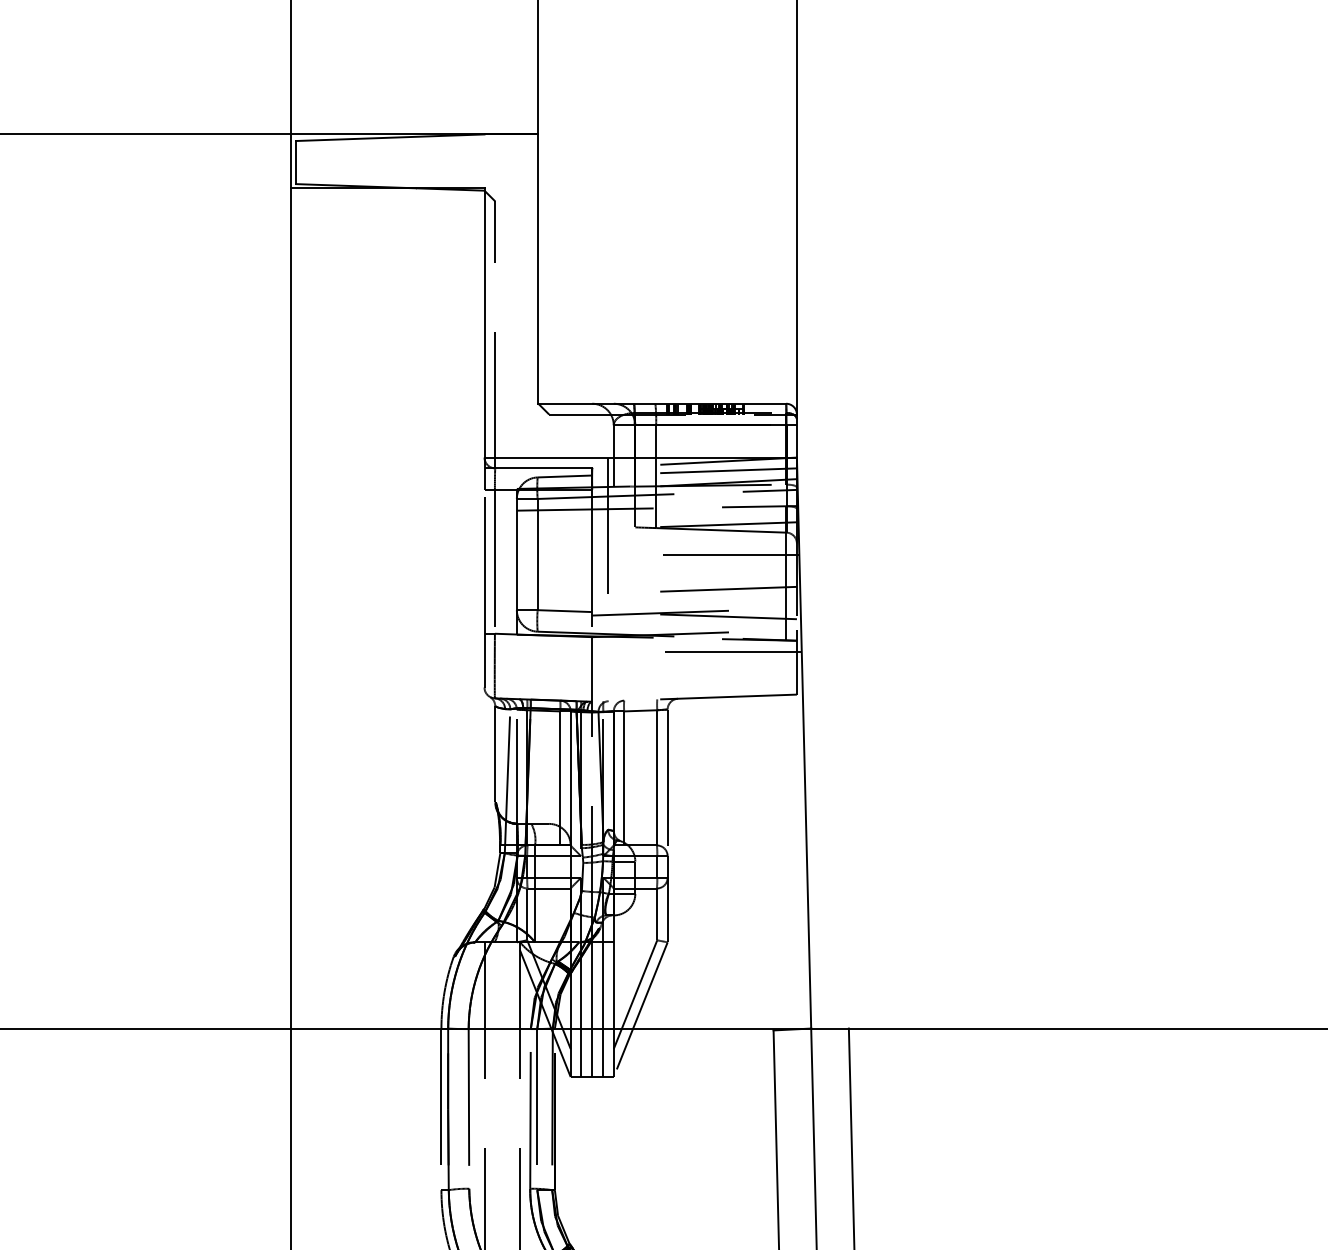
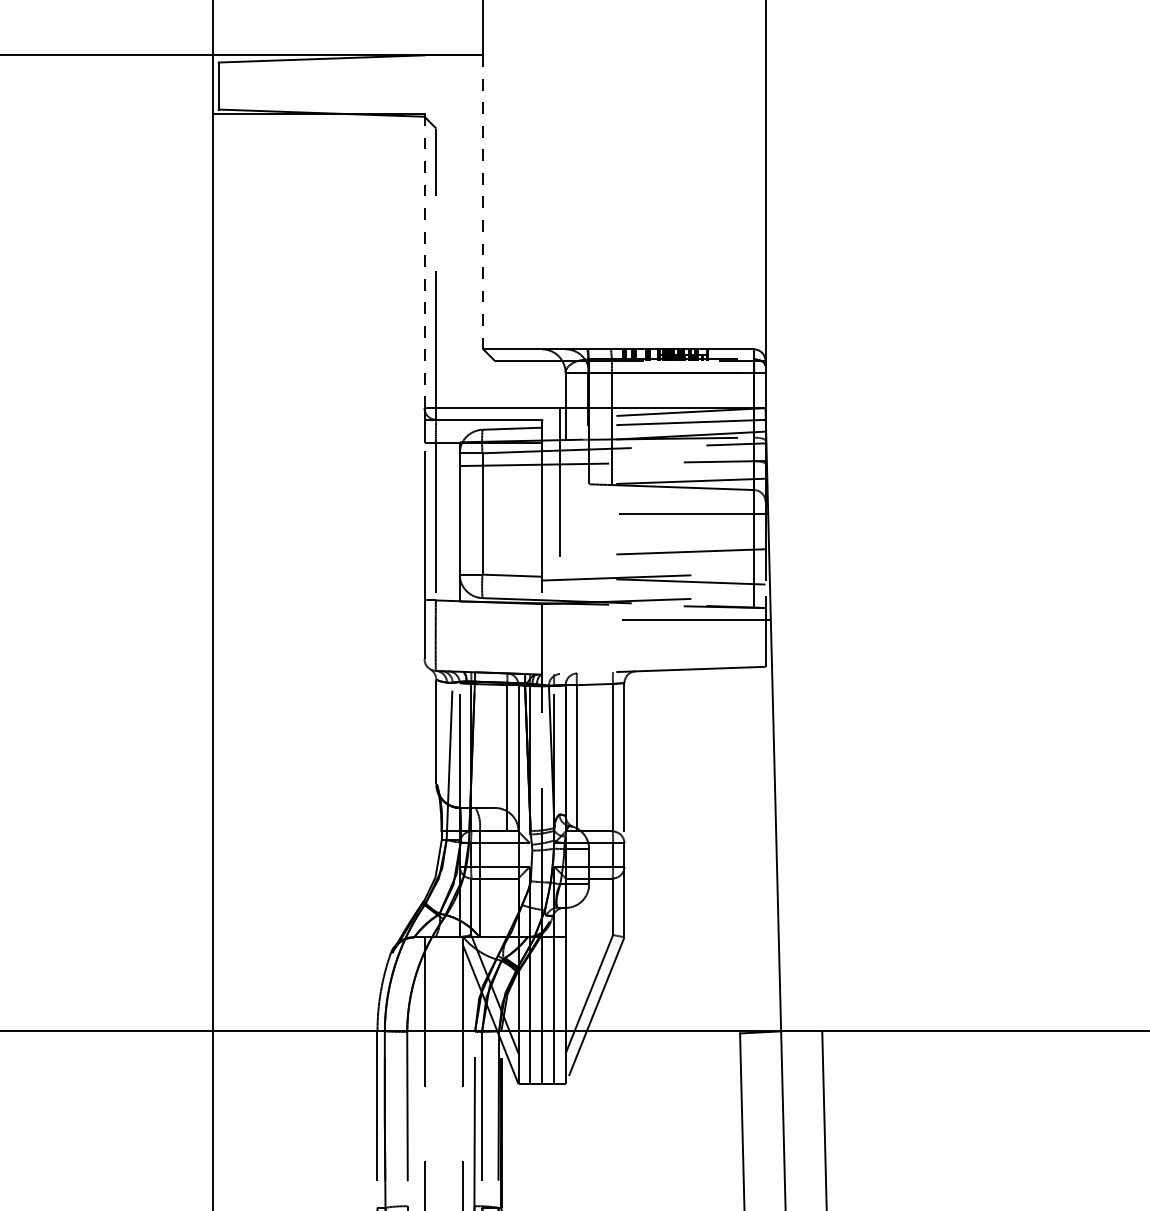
line: (538, 269) -> (483, 202), solid -> dashed
line: (484, 322) -> (424, 260), solid -> dashed

